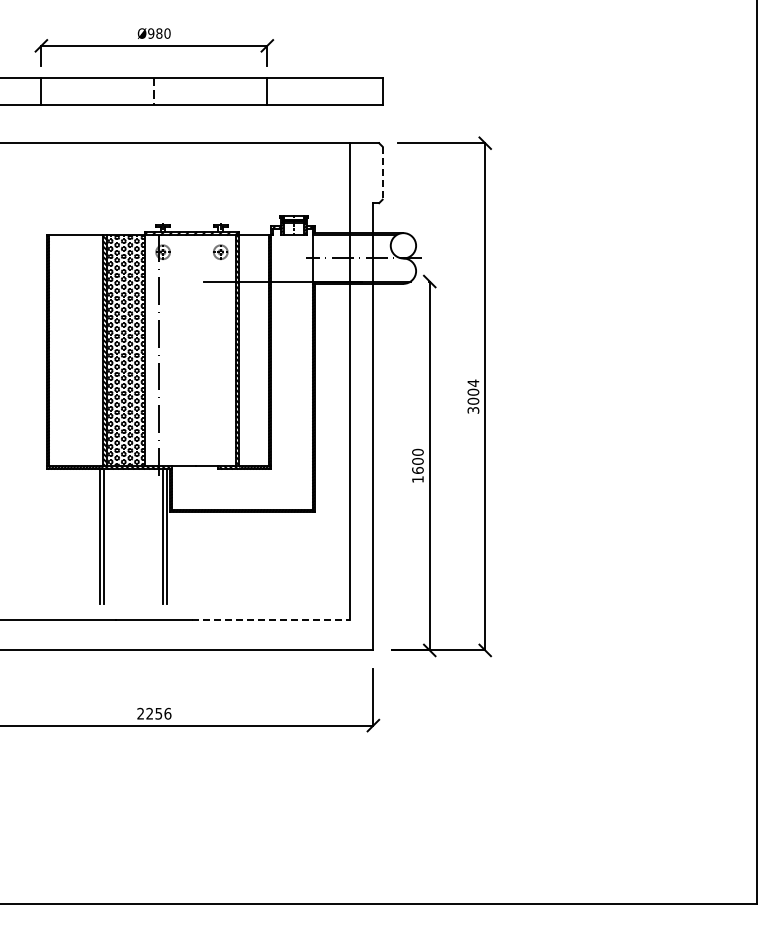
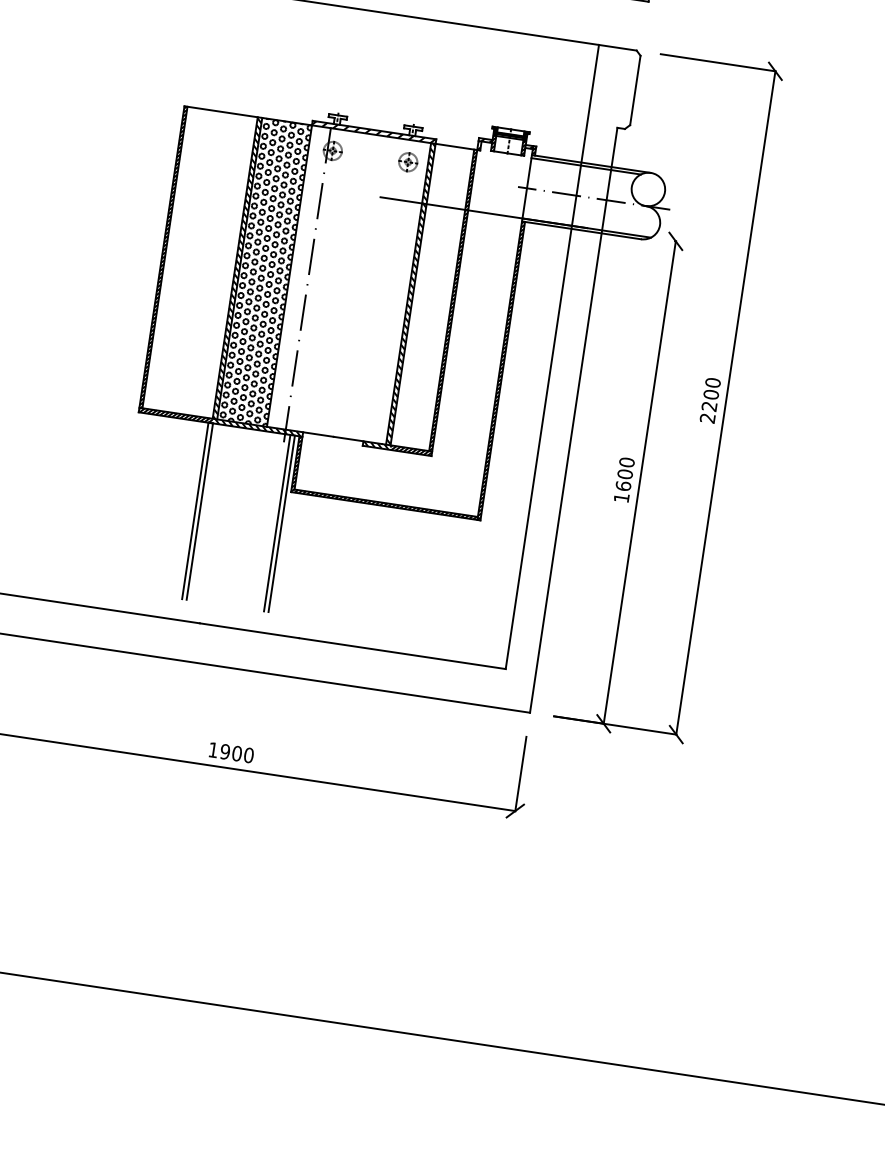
line: (382, 173) -> (635, 90), dashed -> solid
text: (473, 396) -> (710, 400), 3004 -> 2200
line: (271, 620) -> (402, 653), dashed -> solid
text: (154, 713) -> (231, 752), 2256 -> 1900

